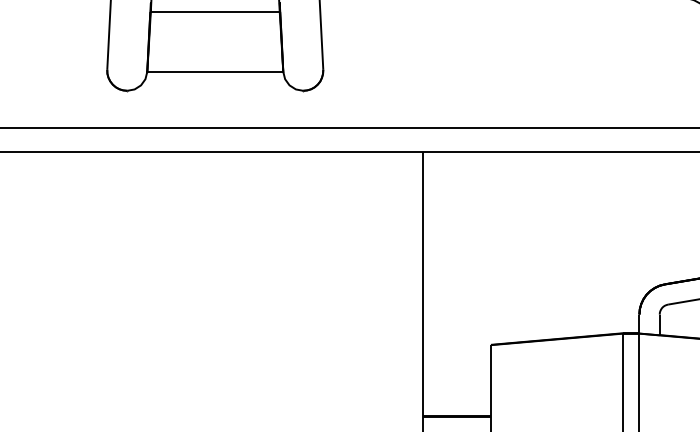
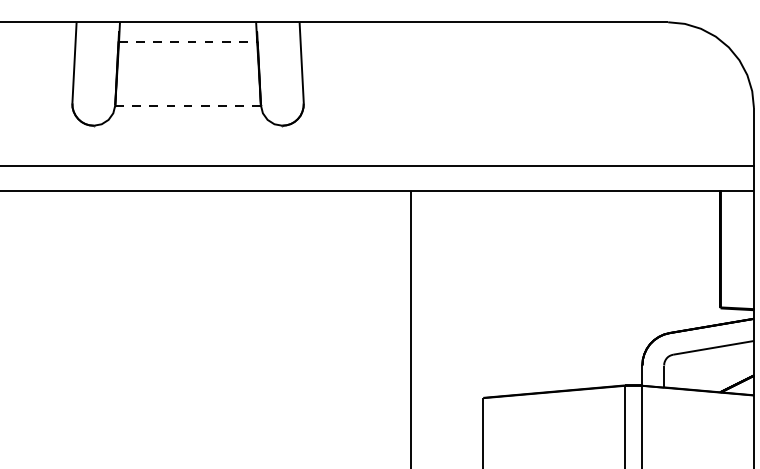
line: (215, 12) -> (188, 41), solid -> dashed
line: (215, 71) -> (188, 105), solid -> dashed

